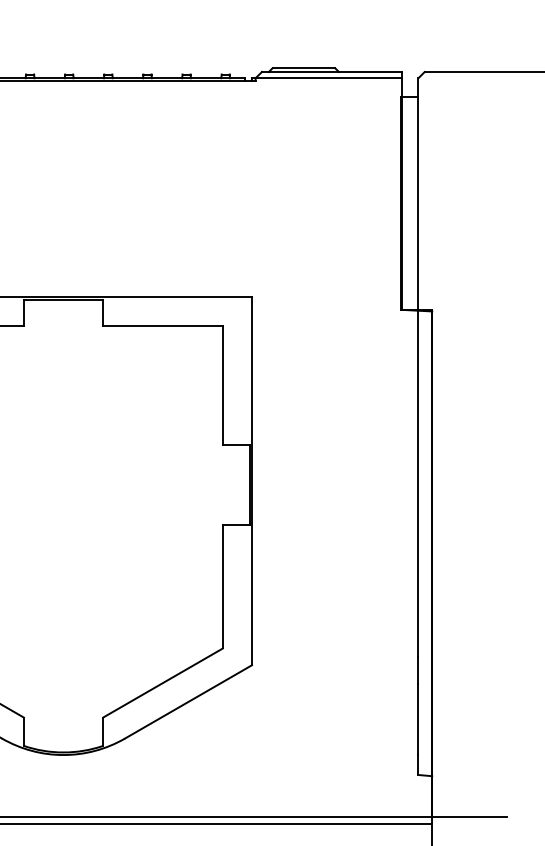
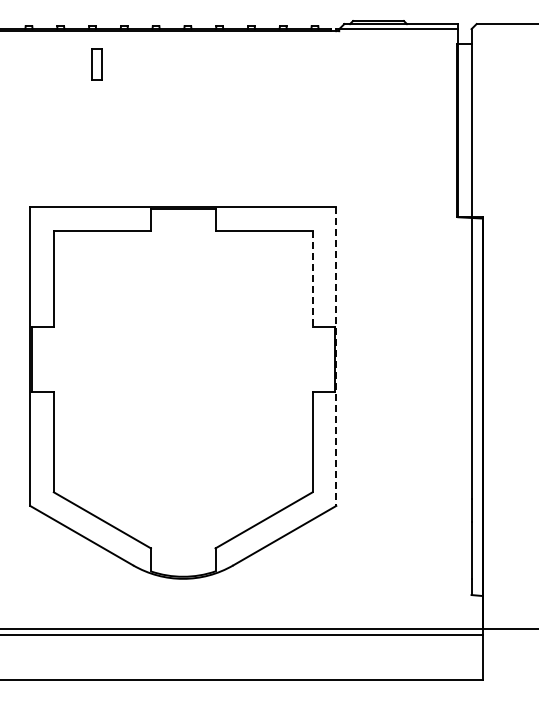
line: (222, 386) -> (312, 279), solid -> dashed
line: (252, 482) -> (336, 357), solid -> dashed

